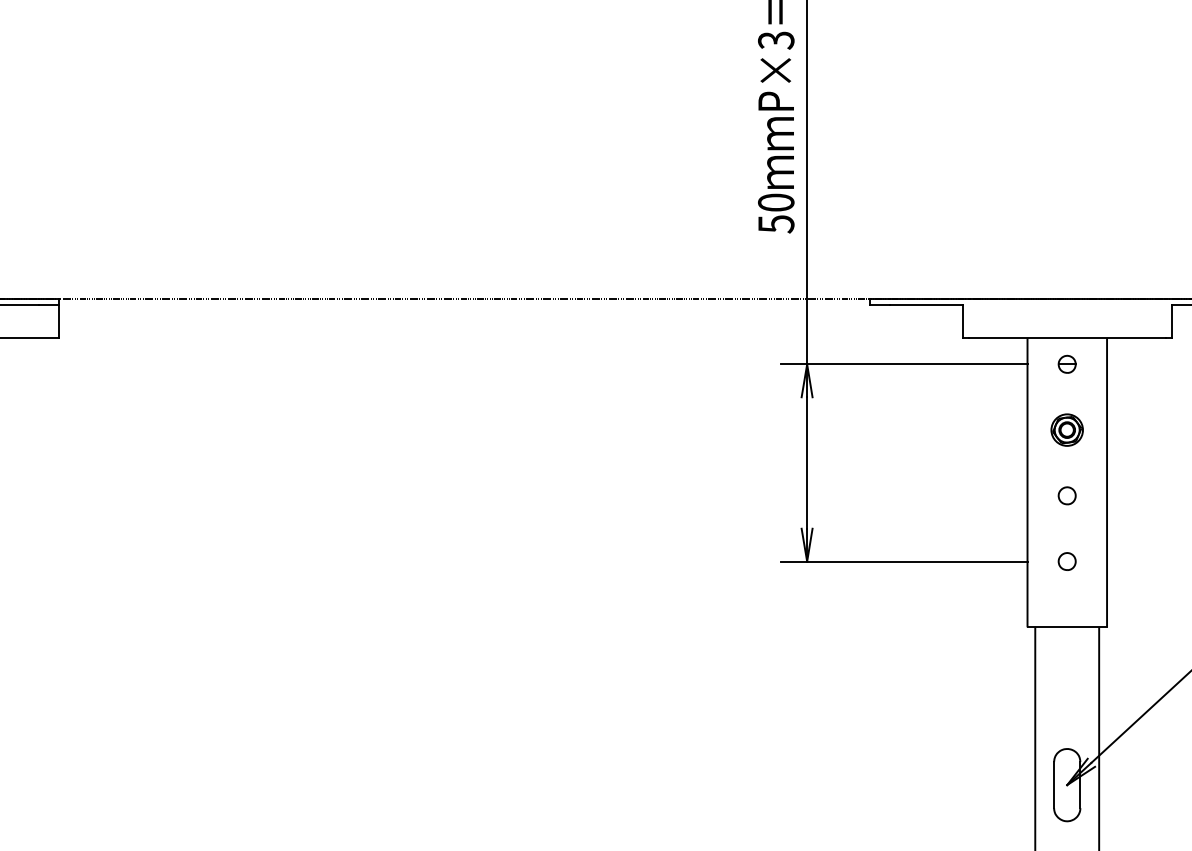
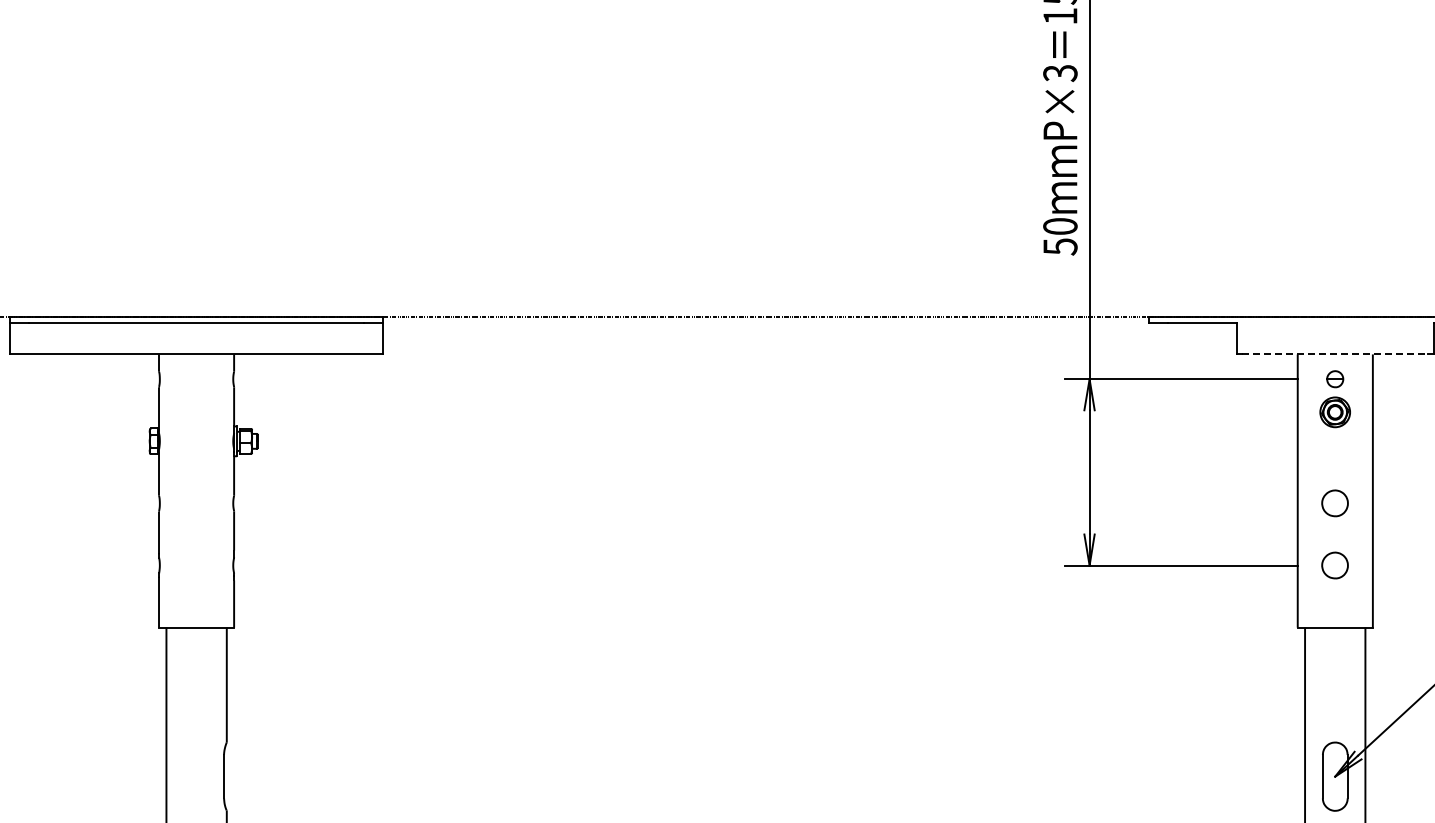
line: (1067, 338) -> (1335, 354), solid -> dashed
part: (1066, 430) -> (1334, 412), moved
part: (1067, 495) -> (1335, 503), size x1.6
part: (1067, 561) -> (1335, 565), size x1.6

